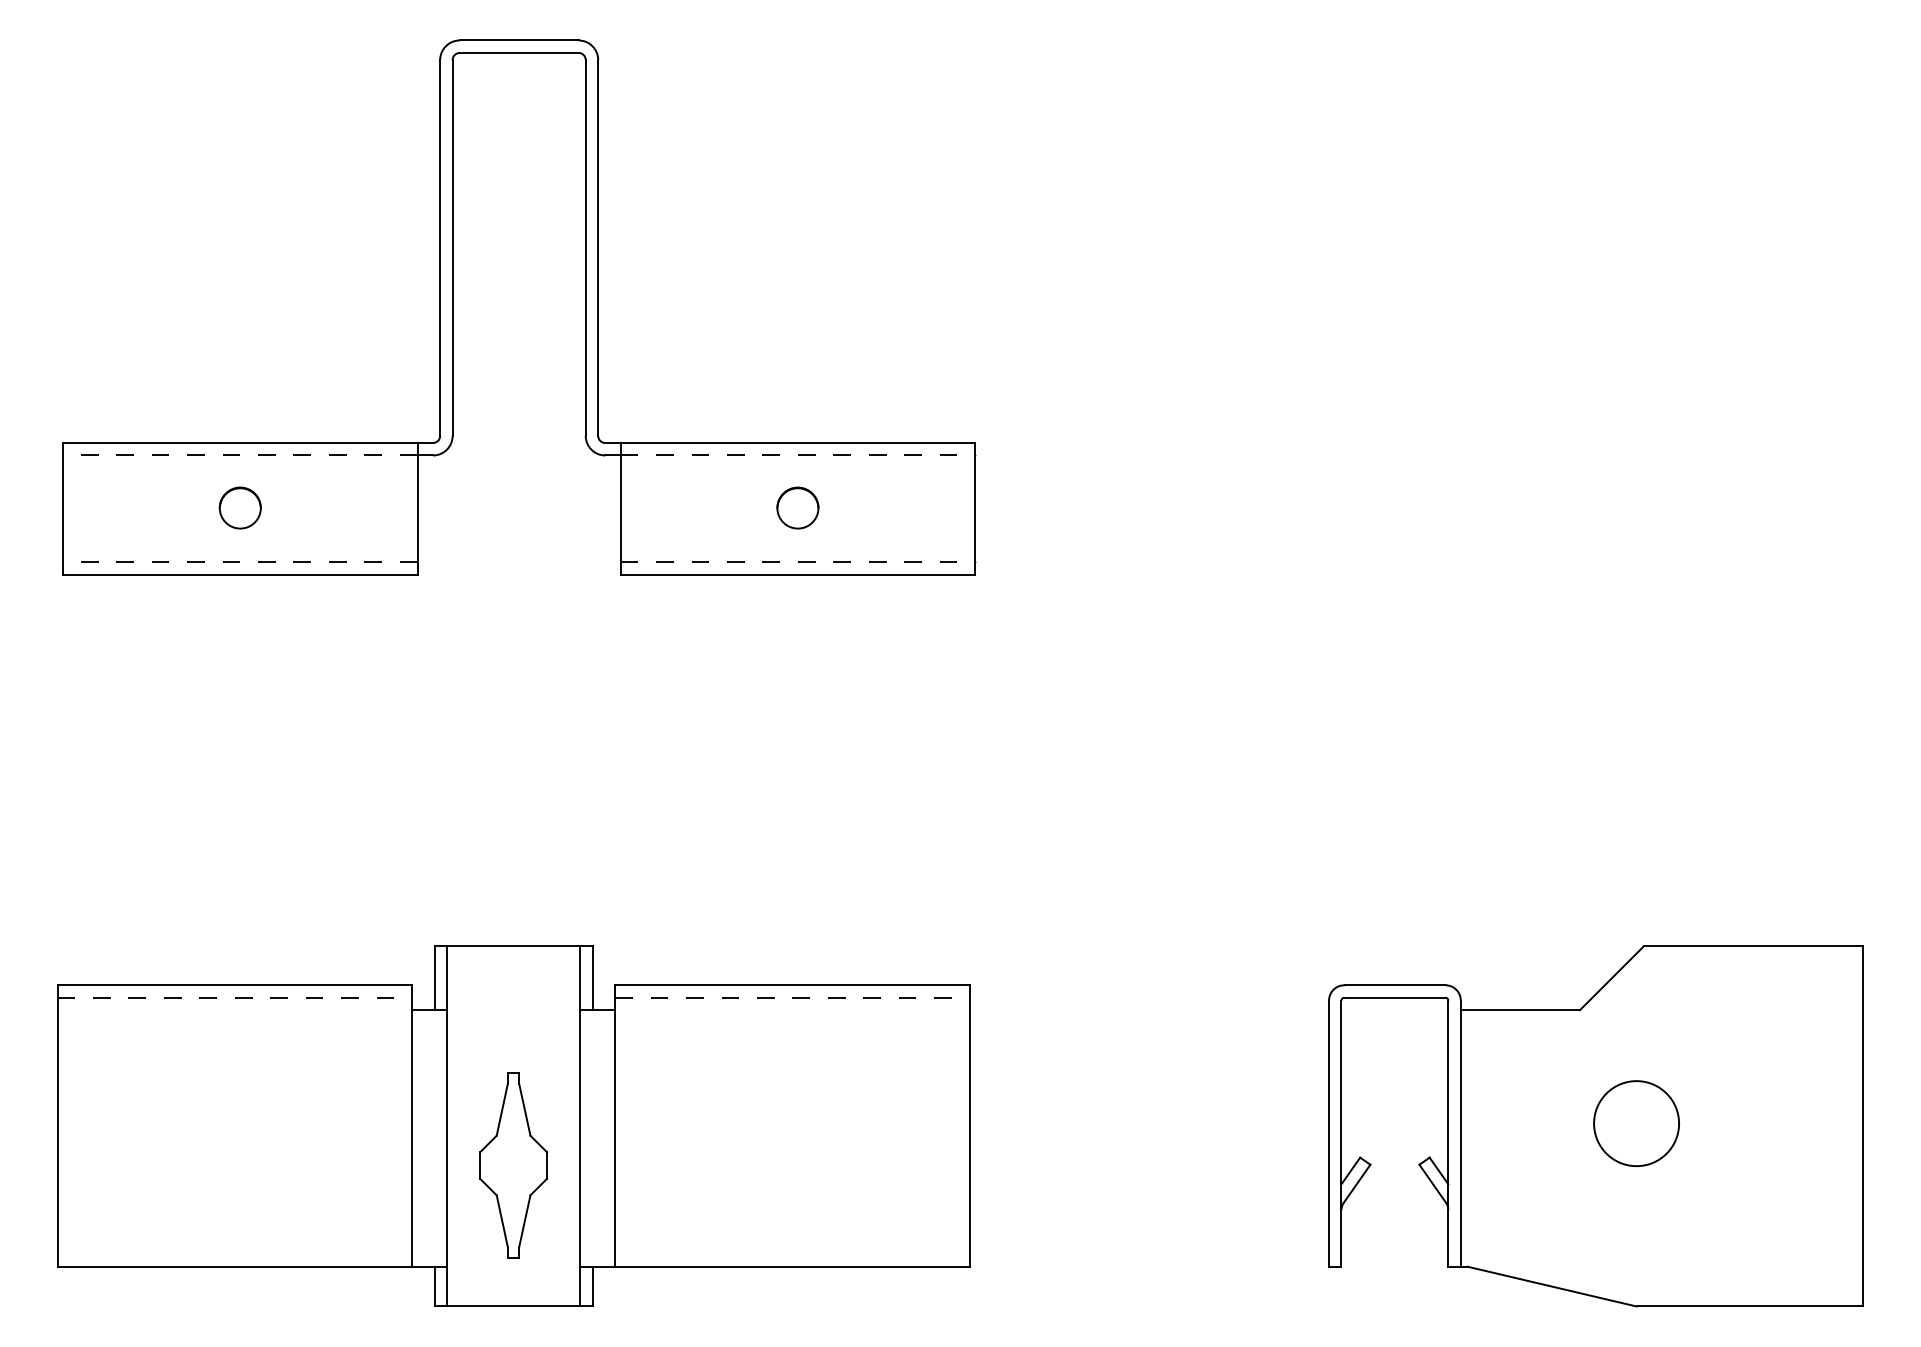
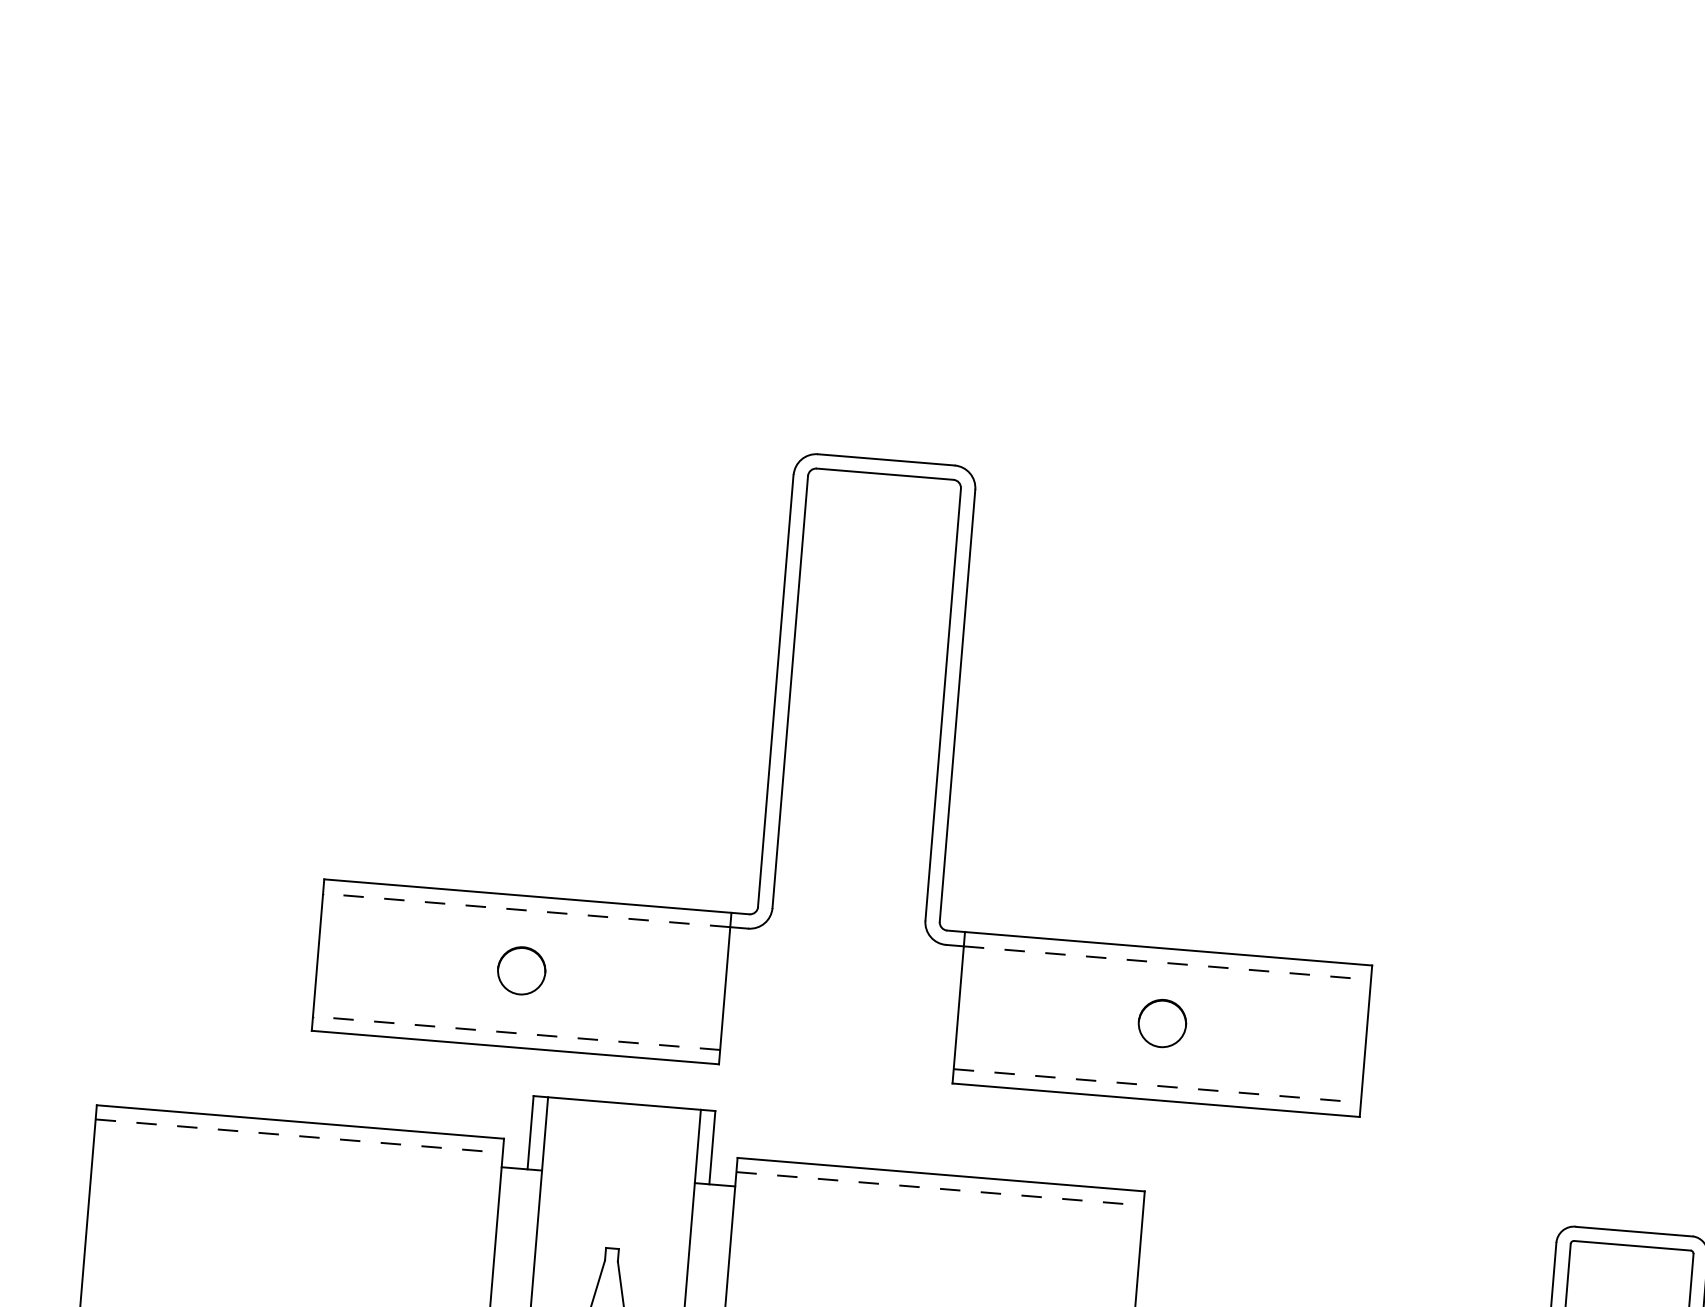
part: (453, 307) -> (785, 760), moved

